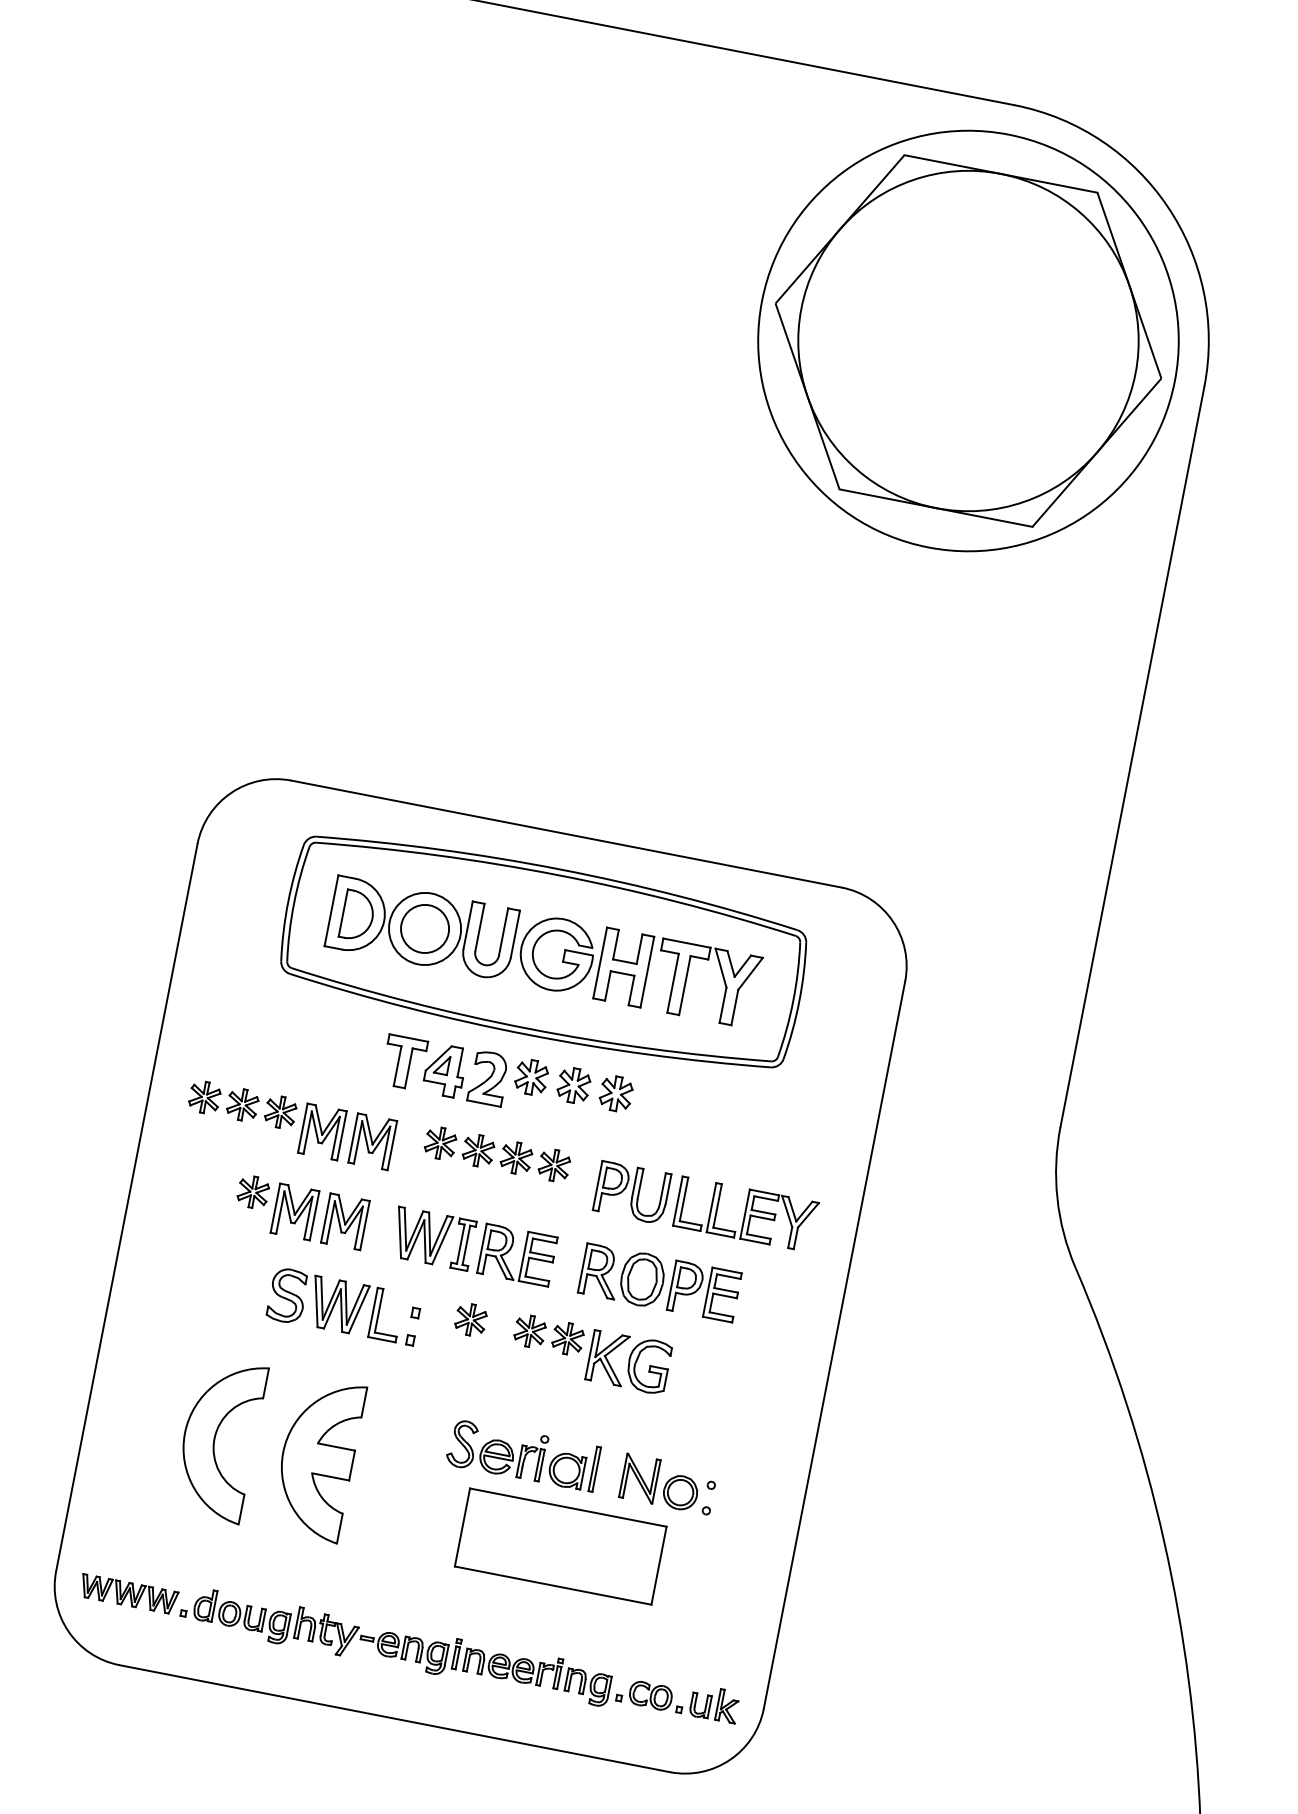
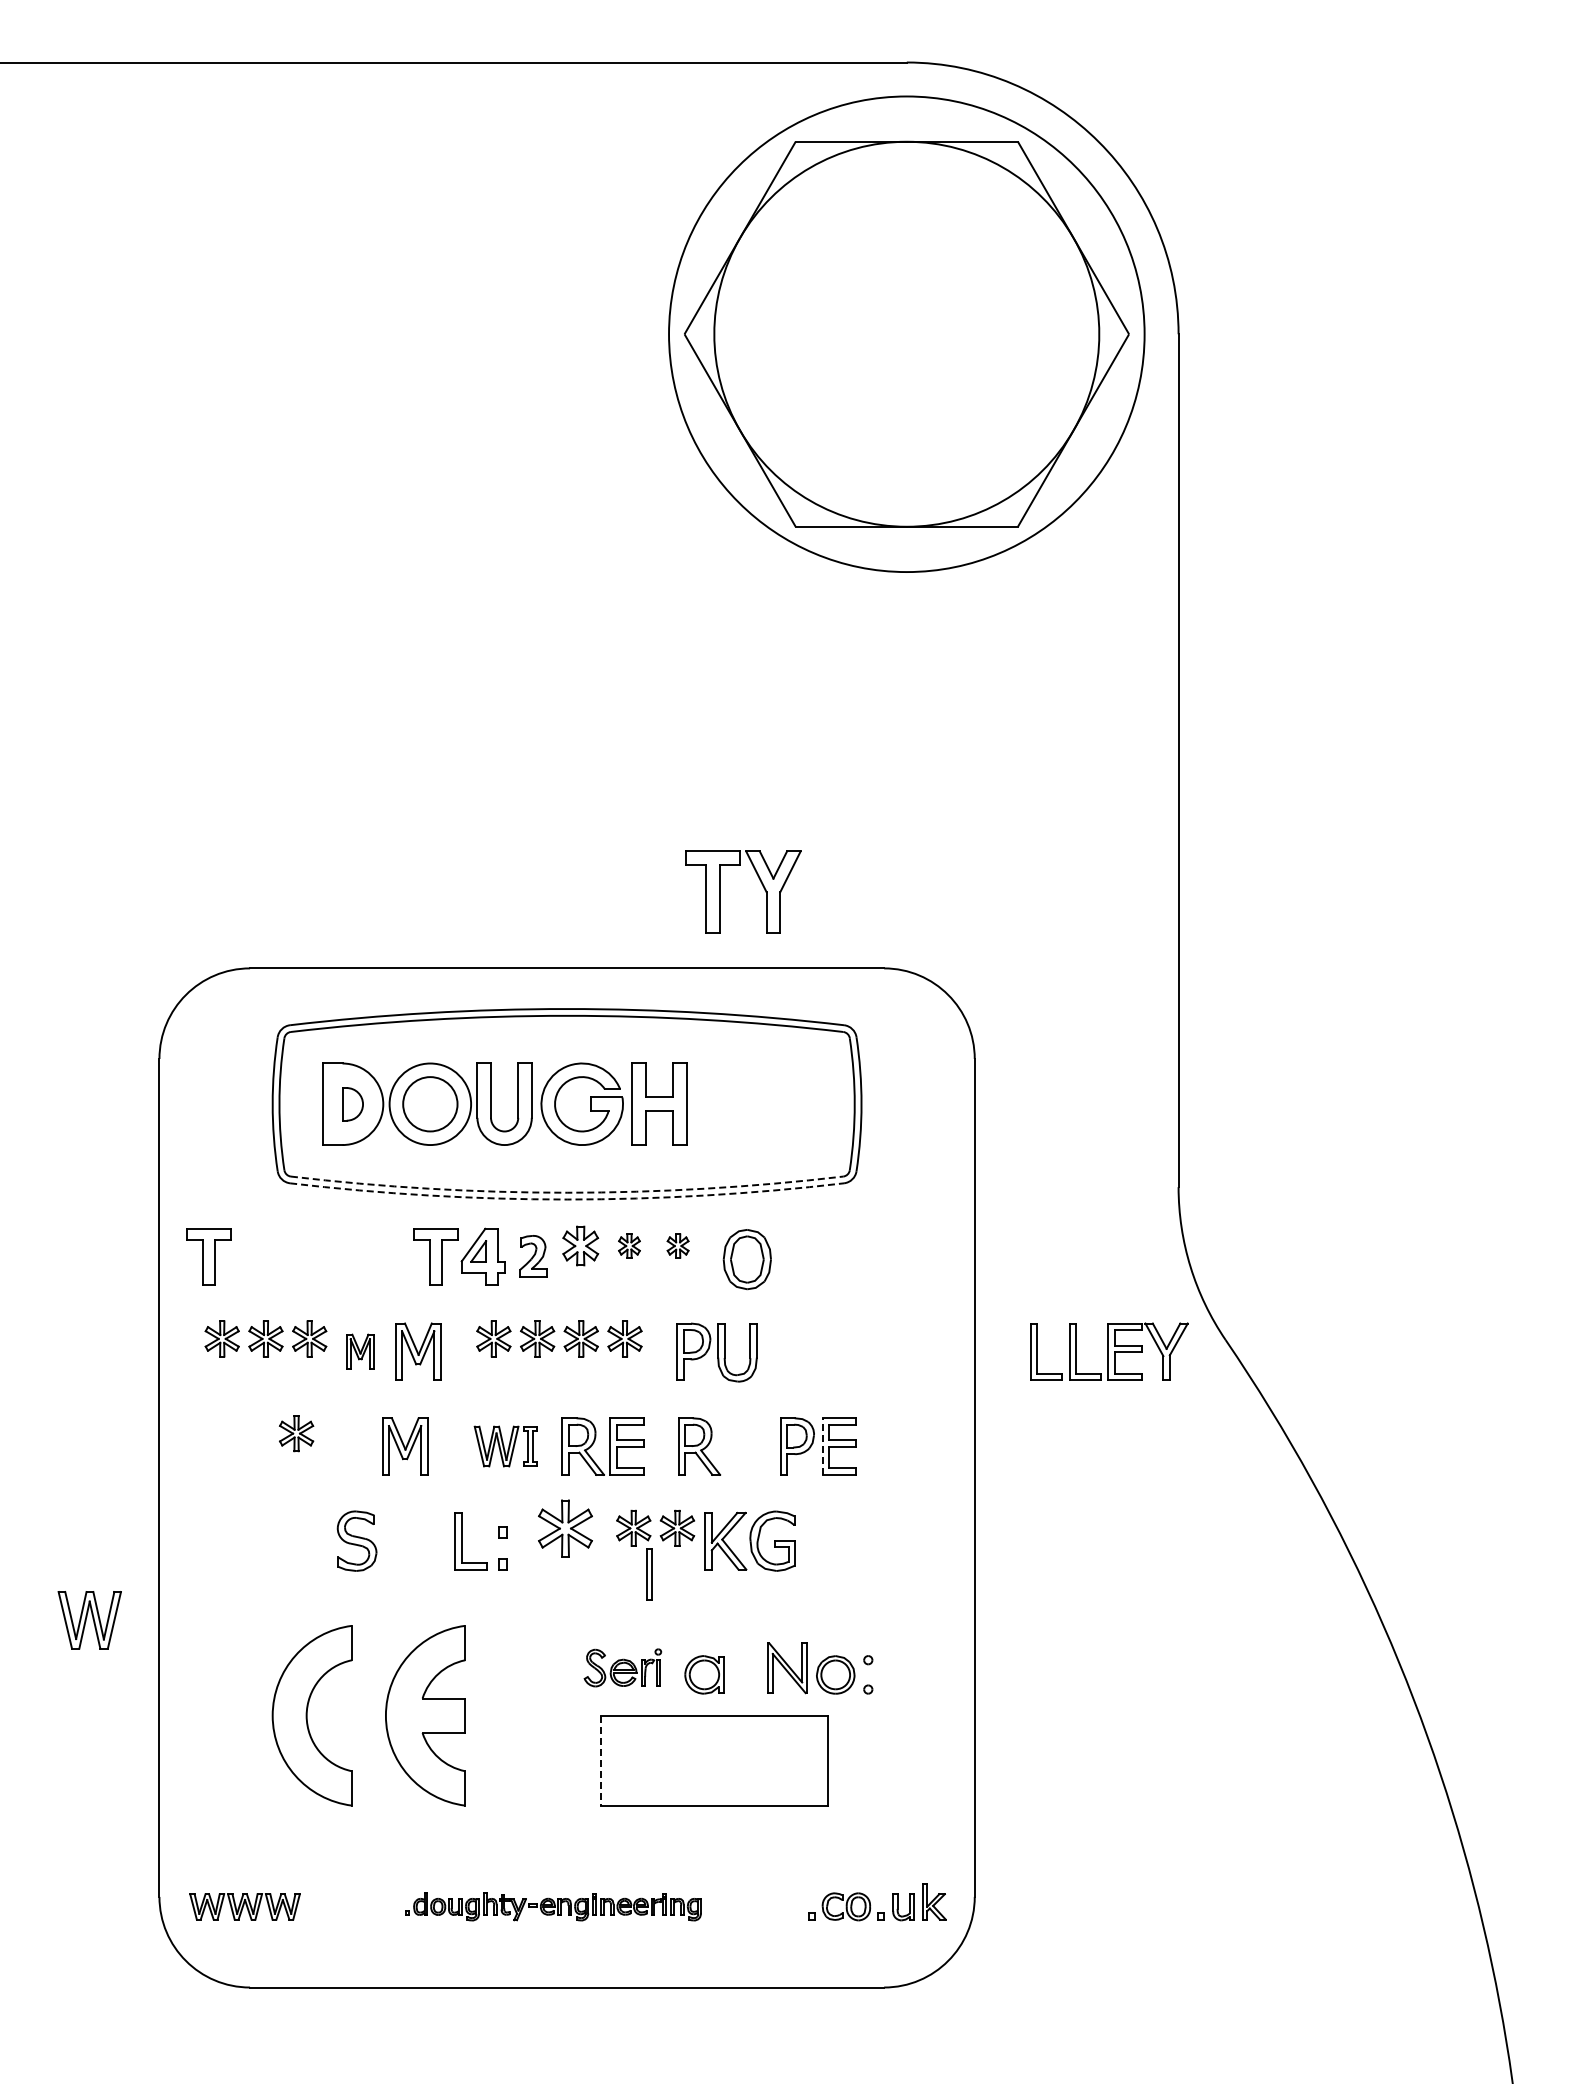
part: (357, 916) -> (352, 1104), size x0.6
part: (722, 978) -> (760, 882), moved
part: (206, 1023) -> (208, 1256), added
arc: (529, 1028) -> (567, 1192), solid -> dashed
arc: (528, 1034) -> (567, 1199), solid -> dashed
part: (489, 1077) -> (533, 1255), size x0.7
part: (574, 1085) -> (629, 1245), size x0.6
part: (615, 1093) -> (677, 1245), size x0.6
part: (322, 1131) -> (360, 1351), size x0.6
part: (295, 1212) -> (347, 1446), removed
part: (746, 1214) -> (1109, 1351), moved
part: (432, 1238) -> (505, 1446), size x0.7
part: (641, 1279) -> (746, 1259), moved
line: (707, 1292) -> (822, 1446), solid -> dashed
part: (337, 1305) -> (89, 1620), moved
part: (470, 1319) -> (565, 1527), size x1.6
part: (496, 1450) -> (622, 1667), size x0.7
part: (594, 1469) -> (649, 1574), moved
line: (462, 1527) -> (601, 1760), solid -> dashed
part: (396, 1646) -> (553, 1906), size x0.6

